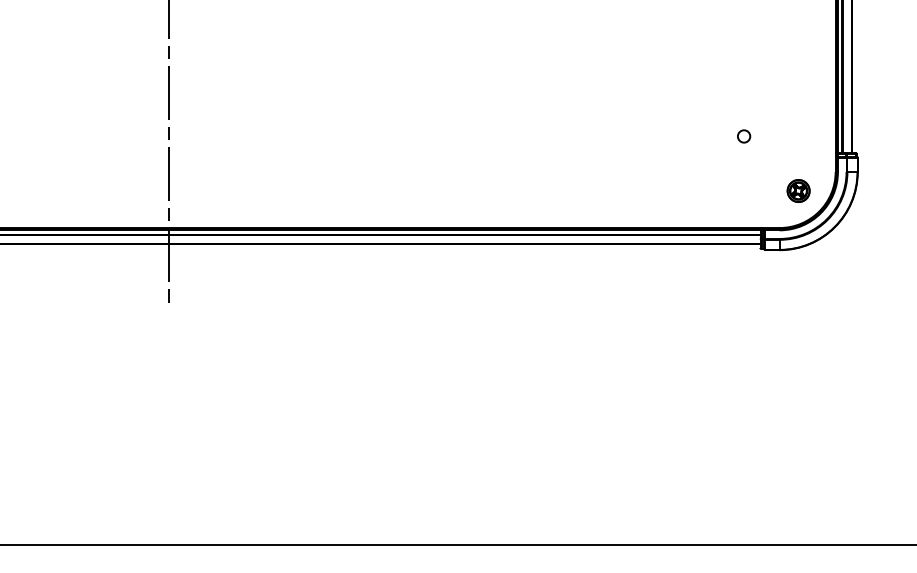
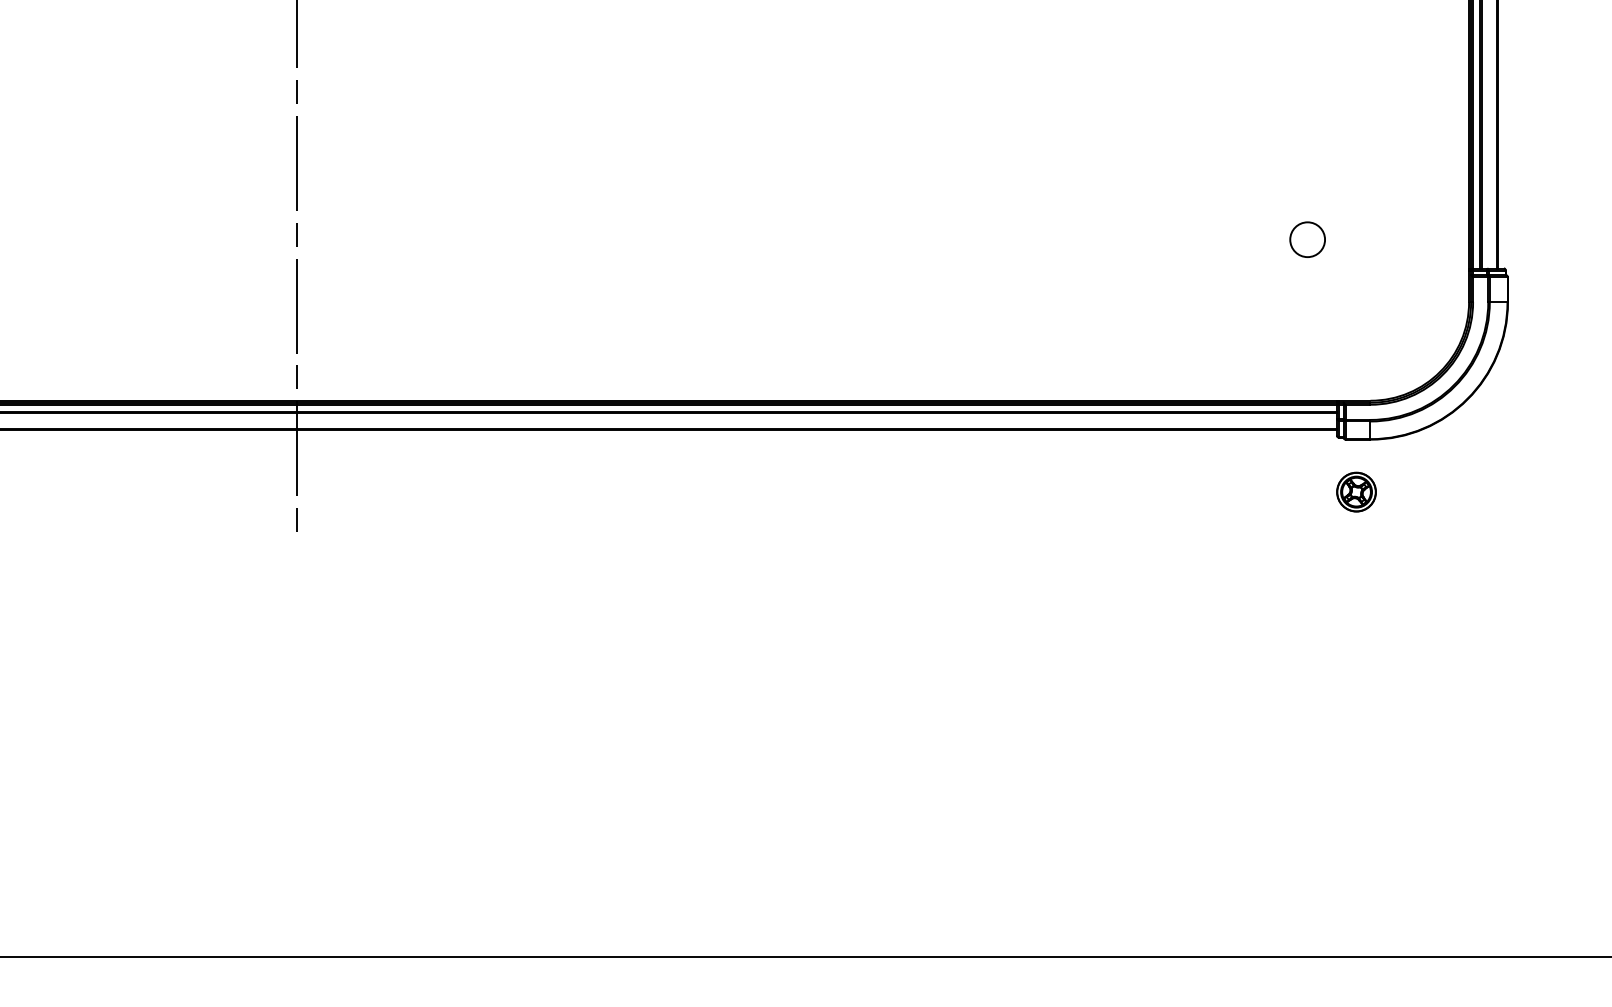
circle: (744, 136) -> (1308, 239), size x1.6
part: (798, 190) -> (1356, 491), moved

